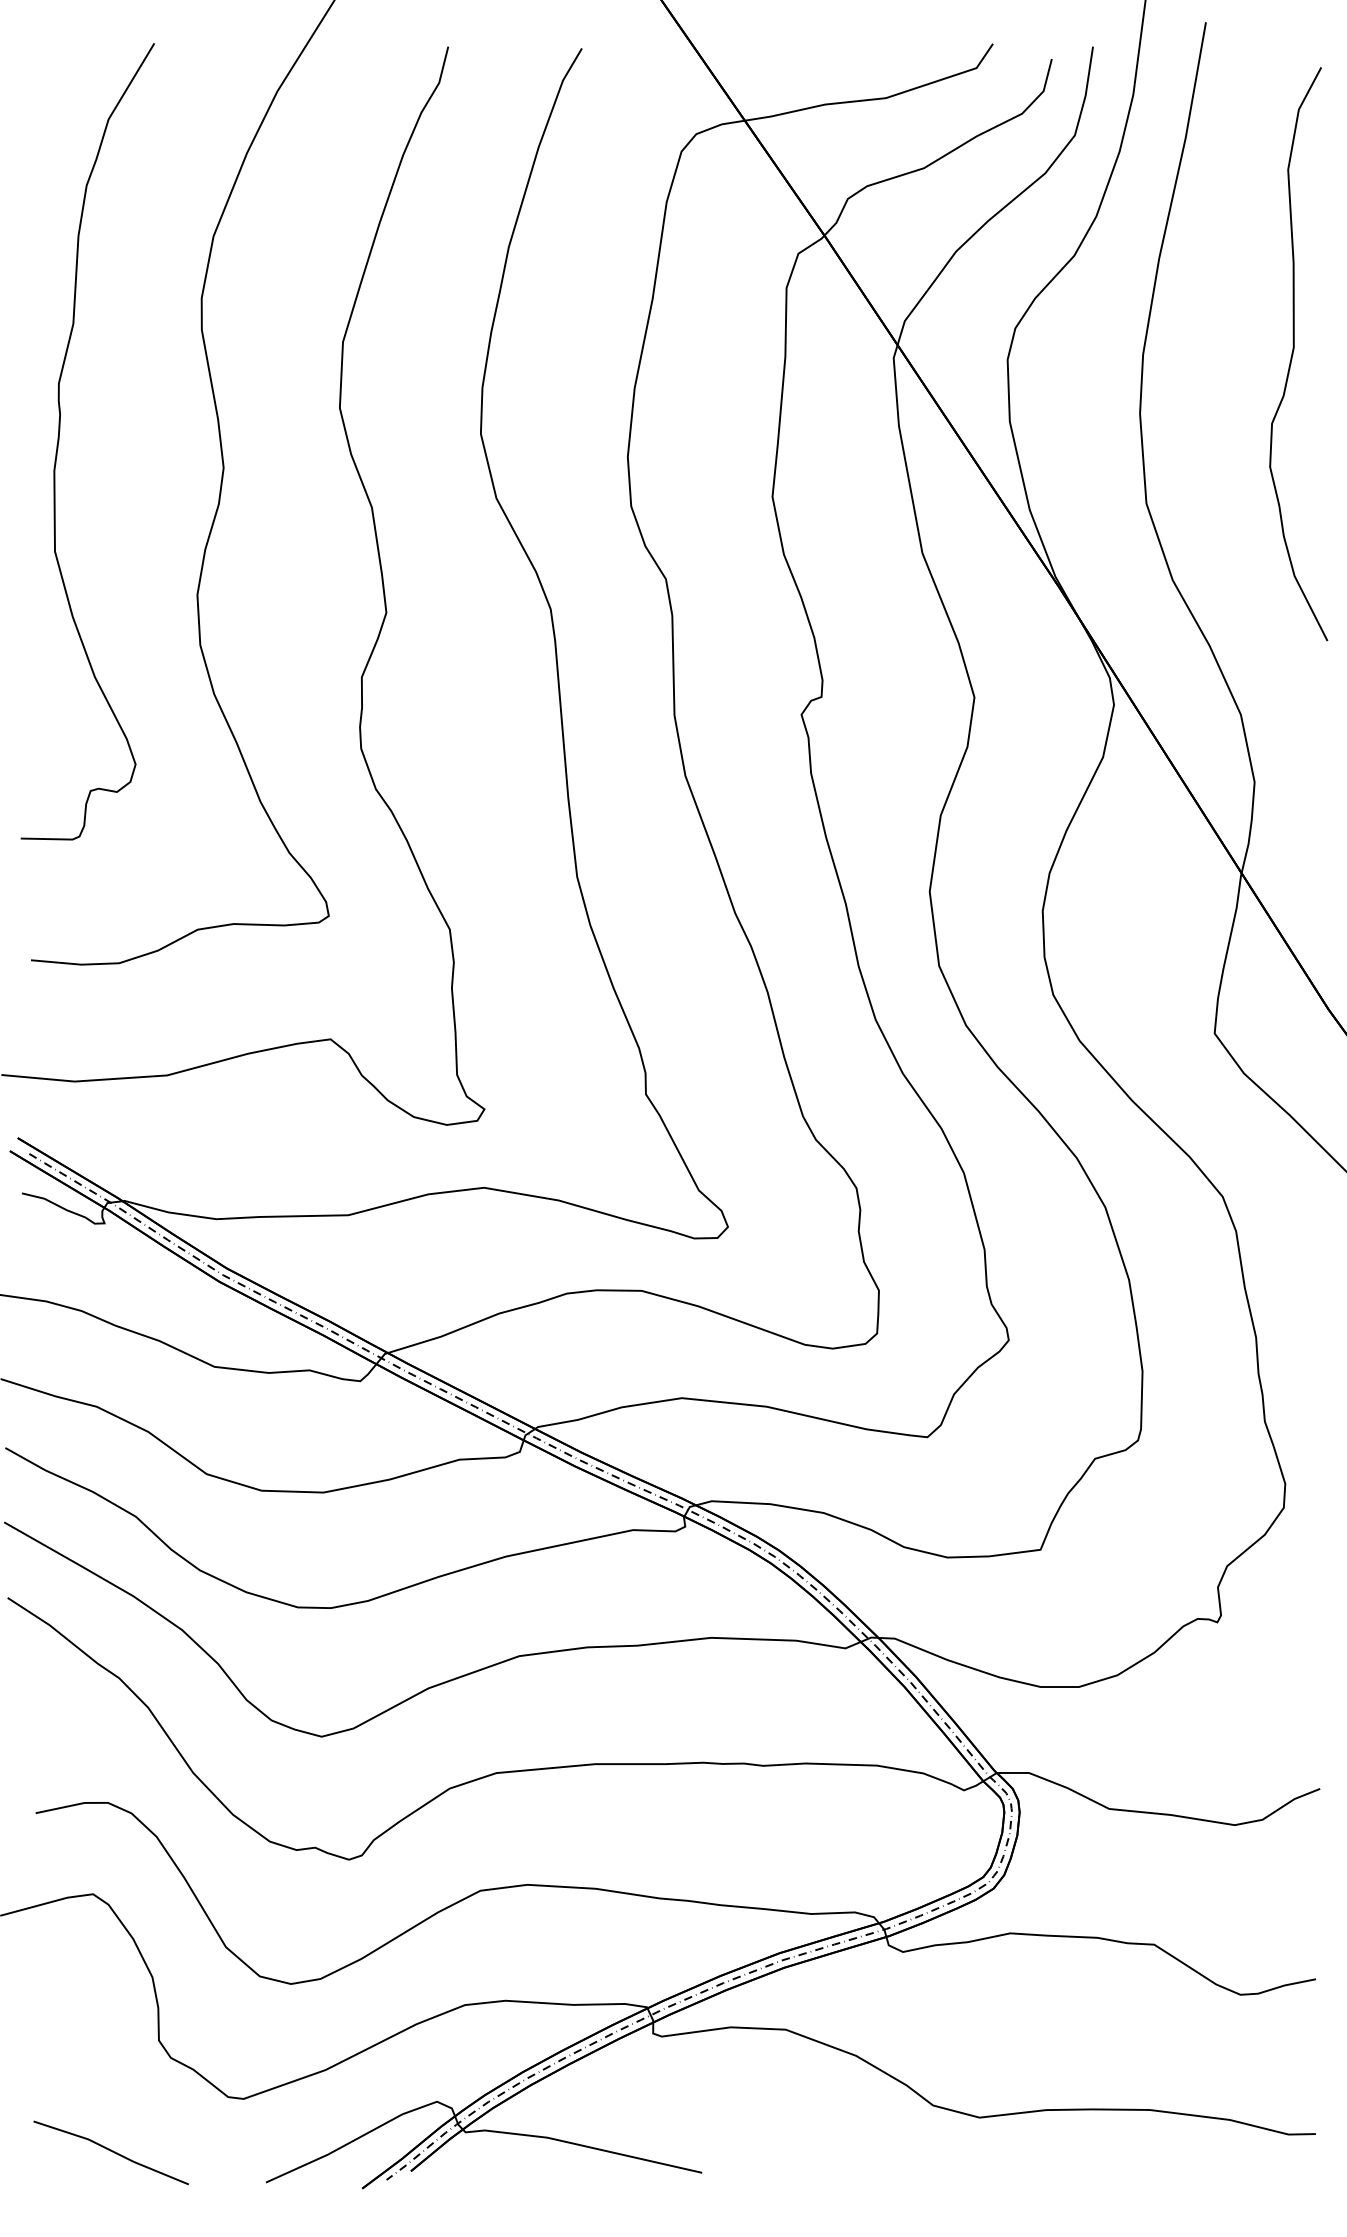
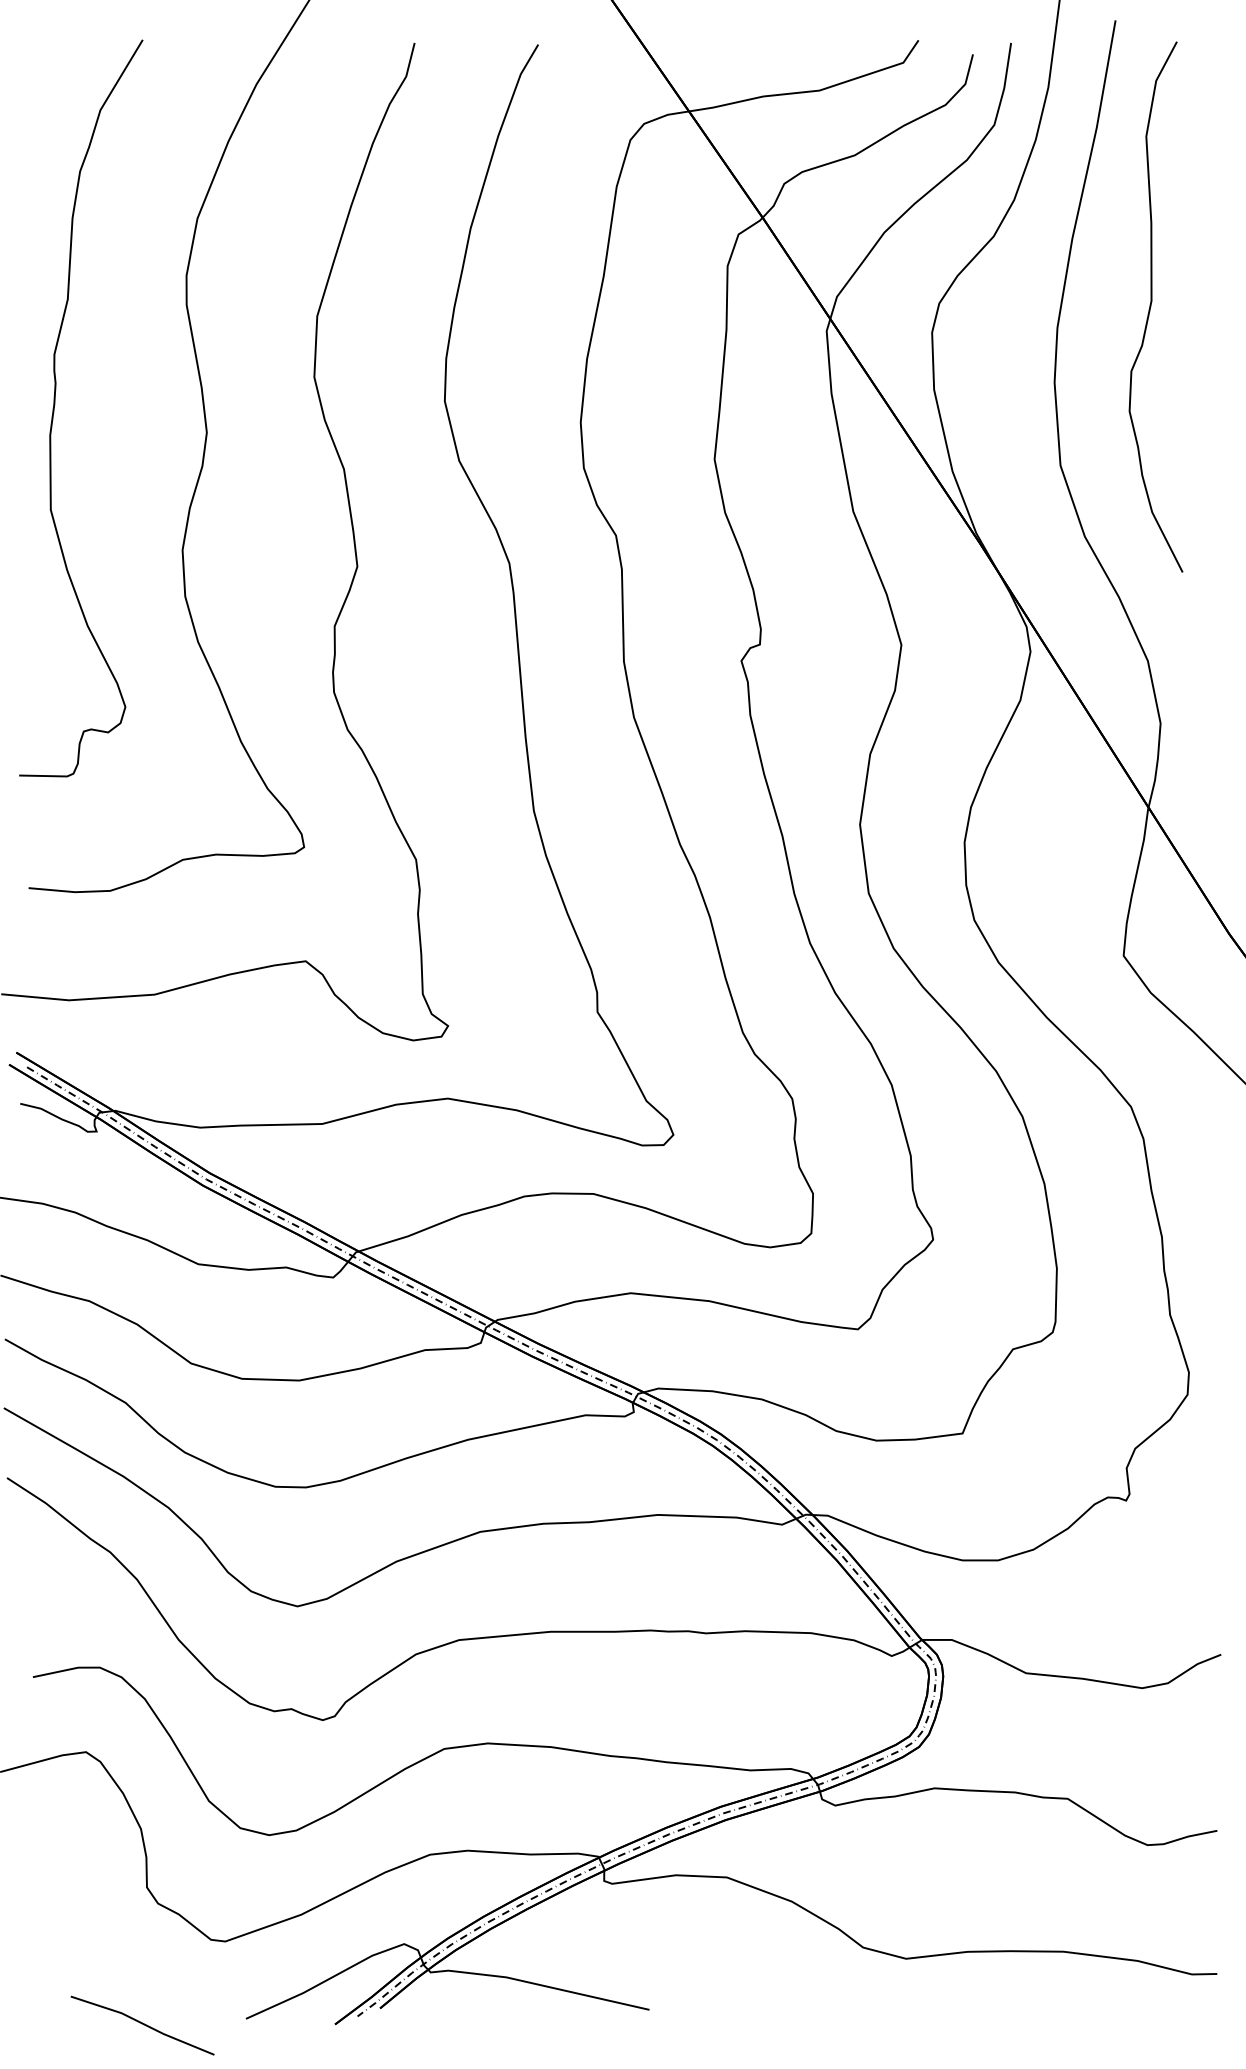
curve: (1293, 354) -> (1151, 307), moved
line: (110, 2151) -> (141, 2024), moved

